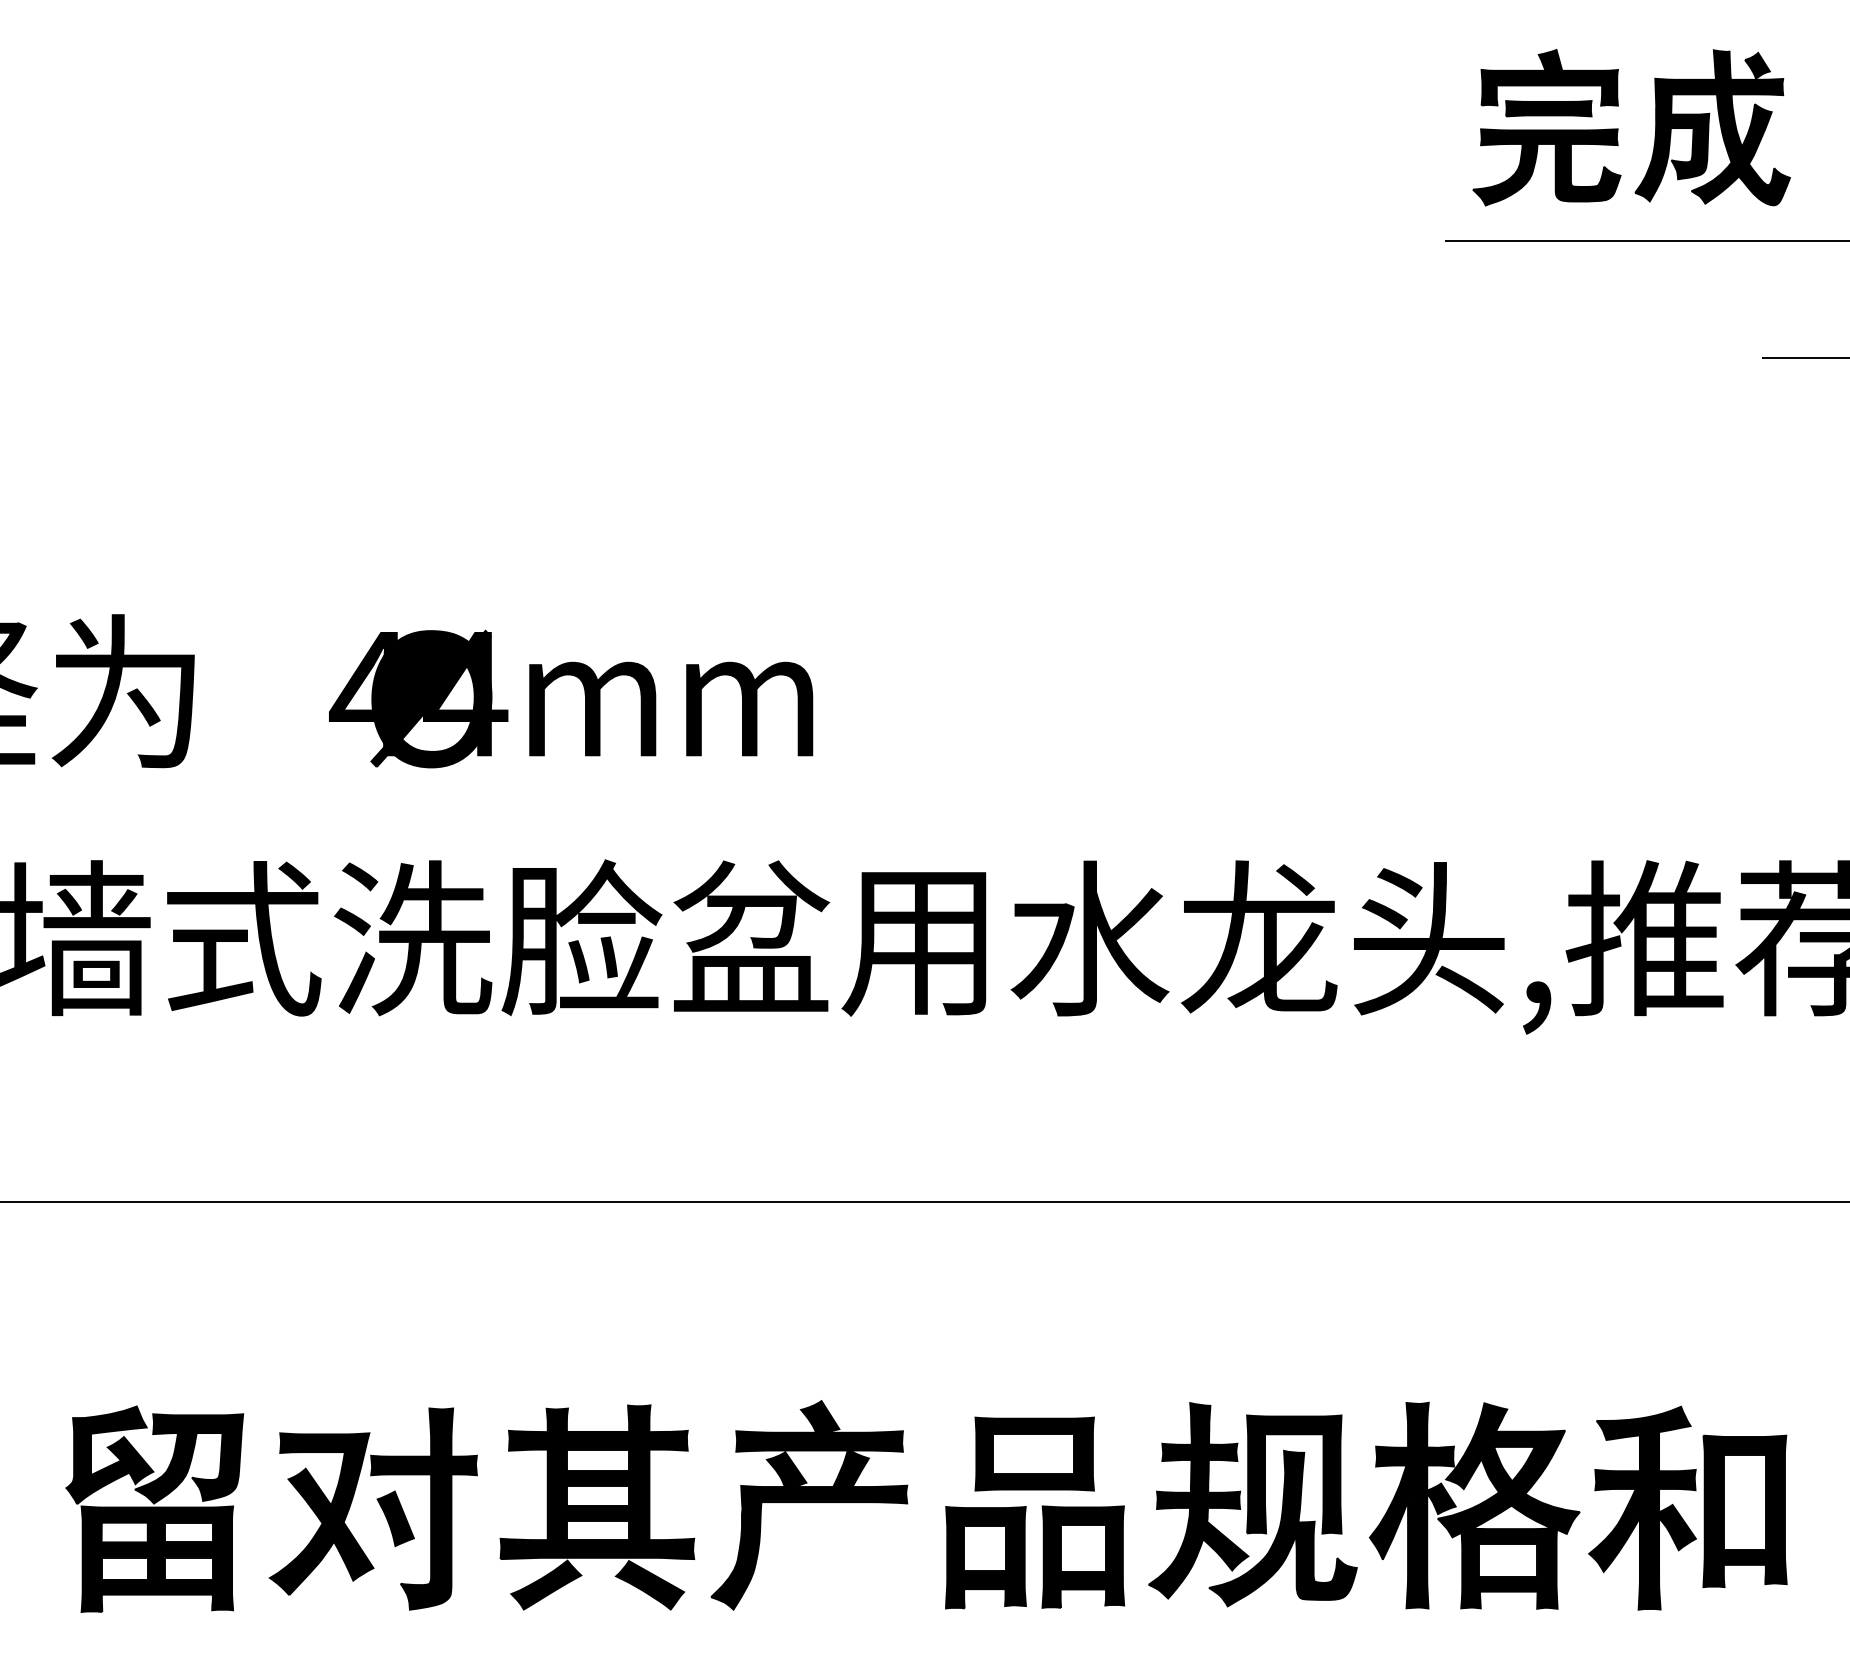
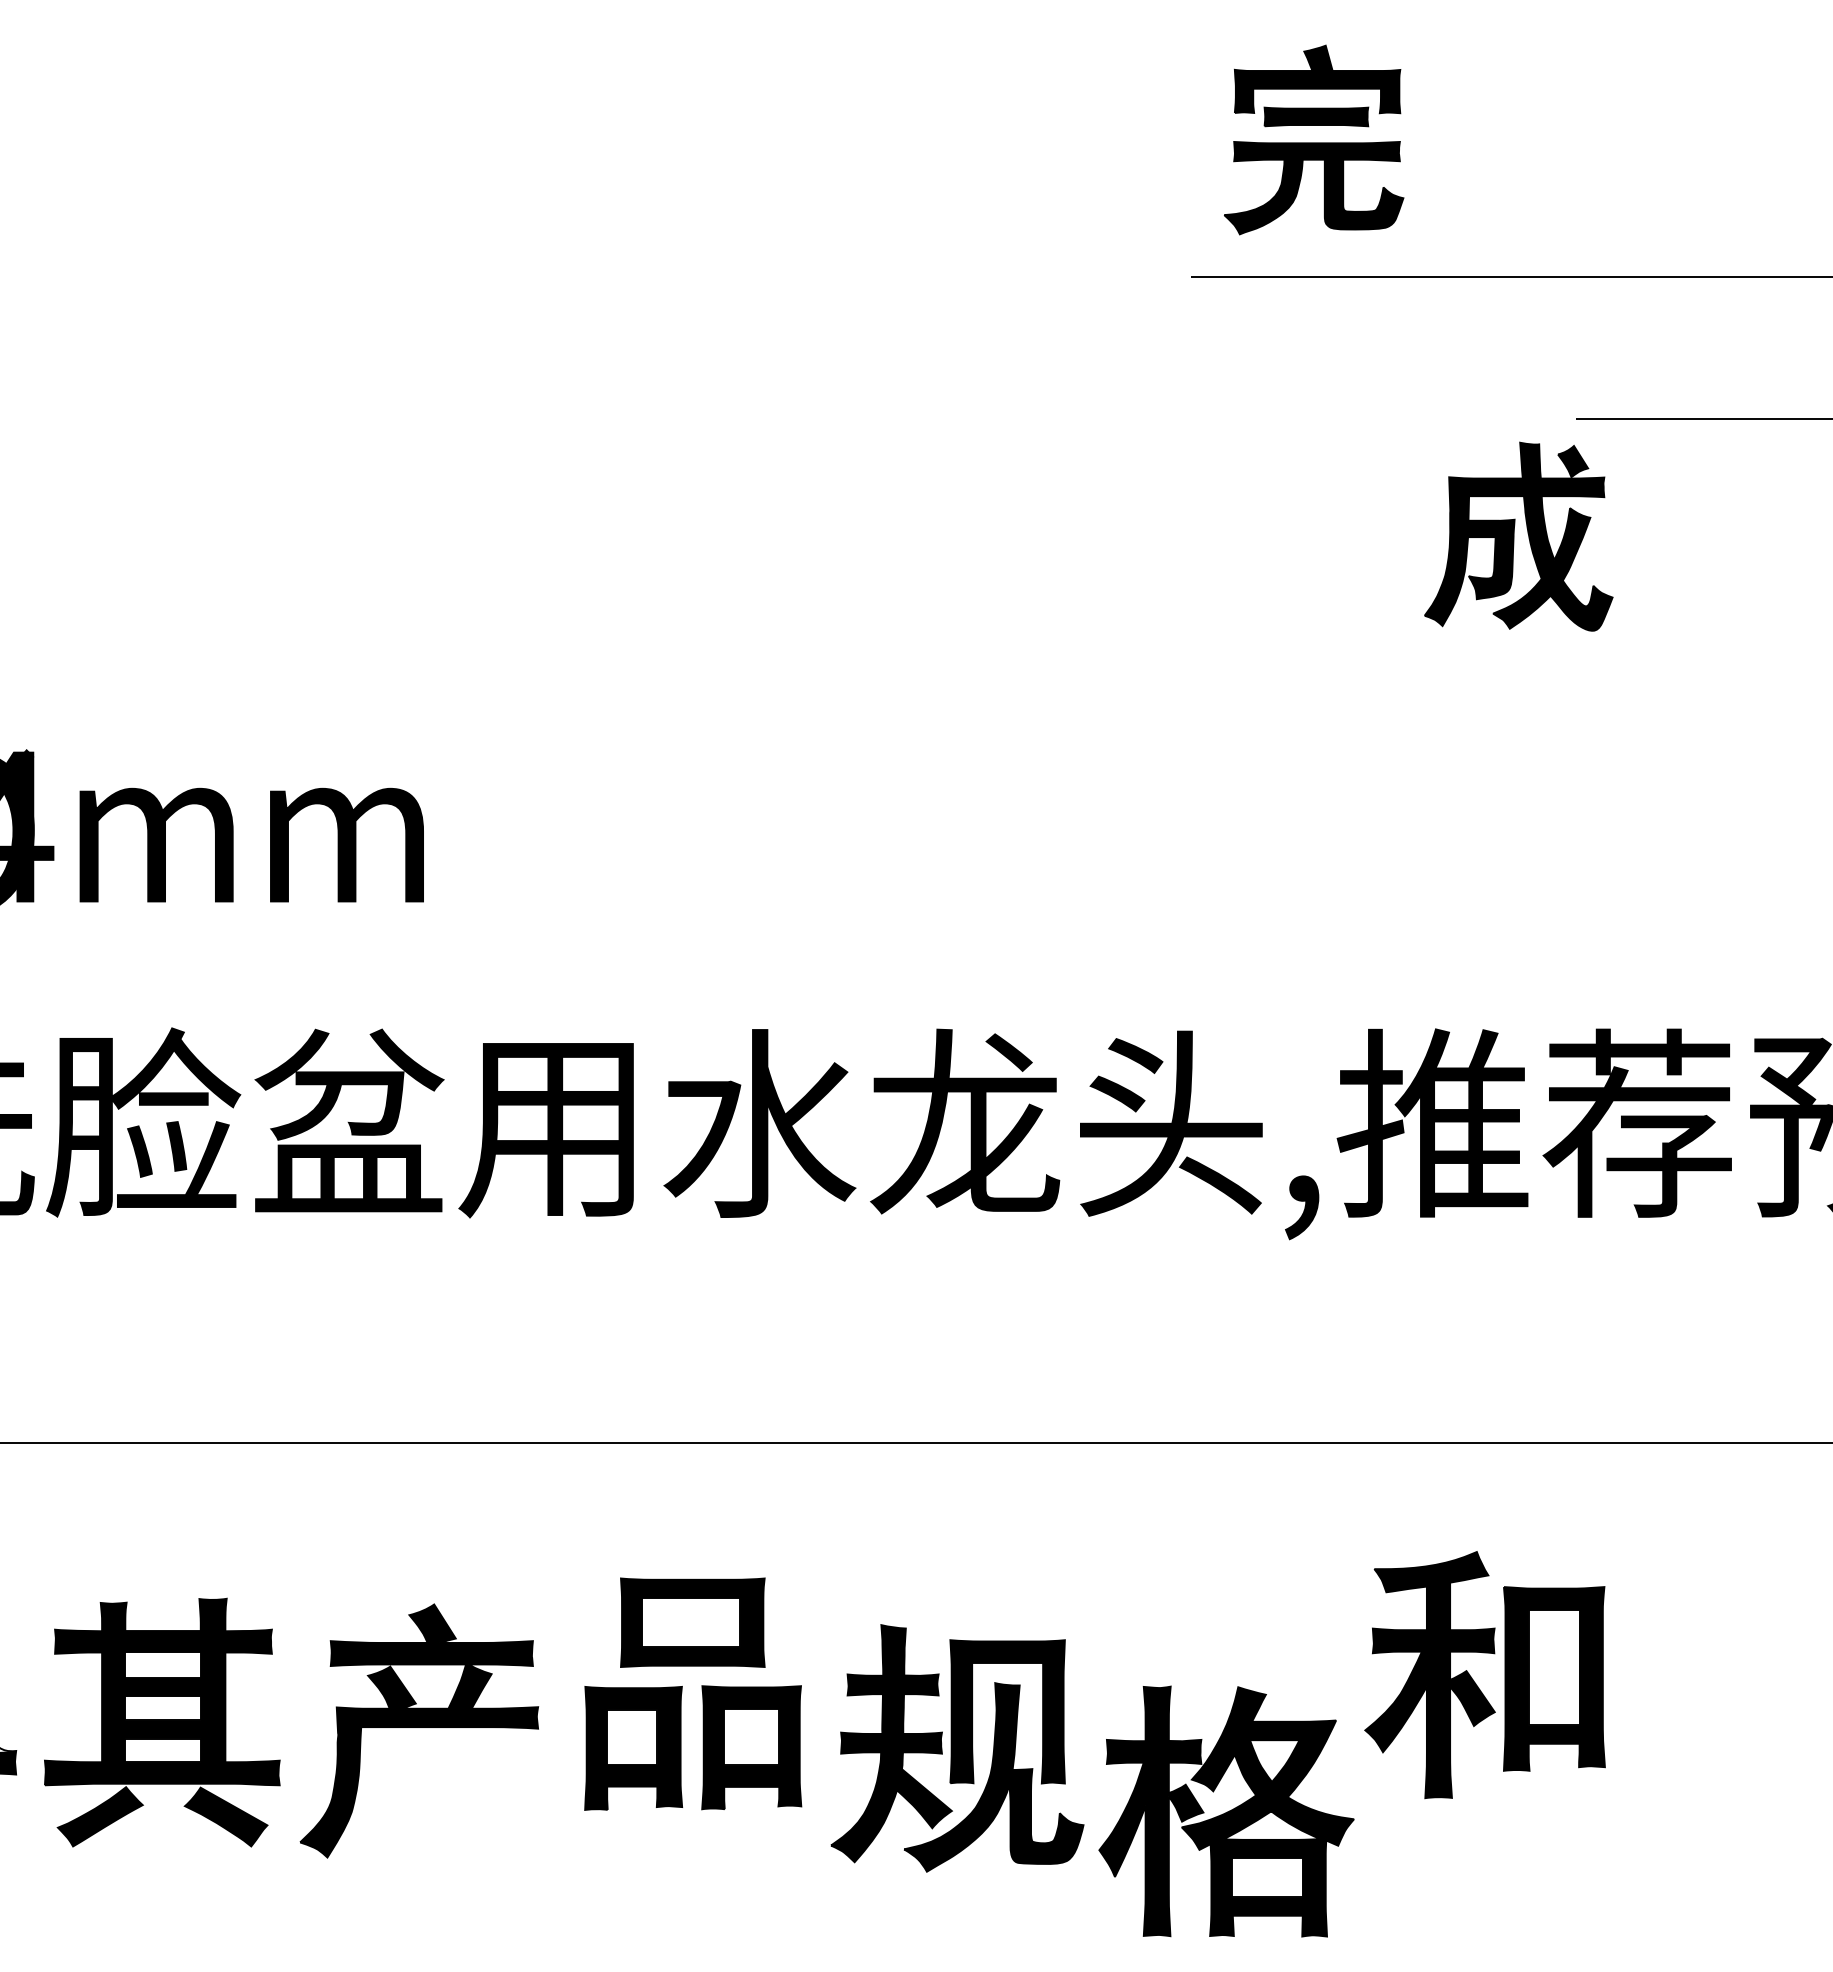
part: (1712, 127) -> (1518, 536), moved
part: (1252, 1504) -> (956, 1748), moved
part: (809, 1505) -> (419, 1731), moved
part: (597, 1507) -> (162, 1722), moved
part: (1678, 1511) -> (1473, 1679), moved
part: (1042, 1512) -> (702, 1693), moved

